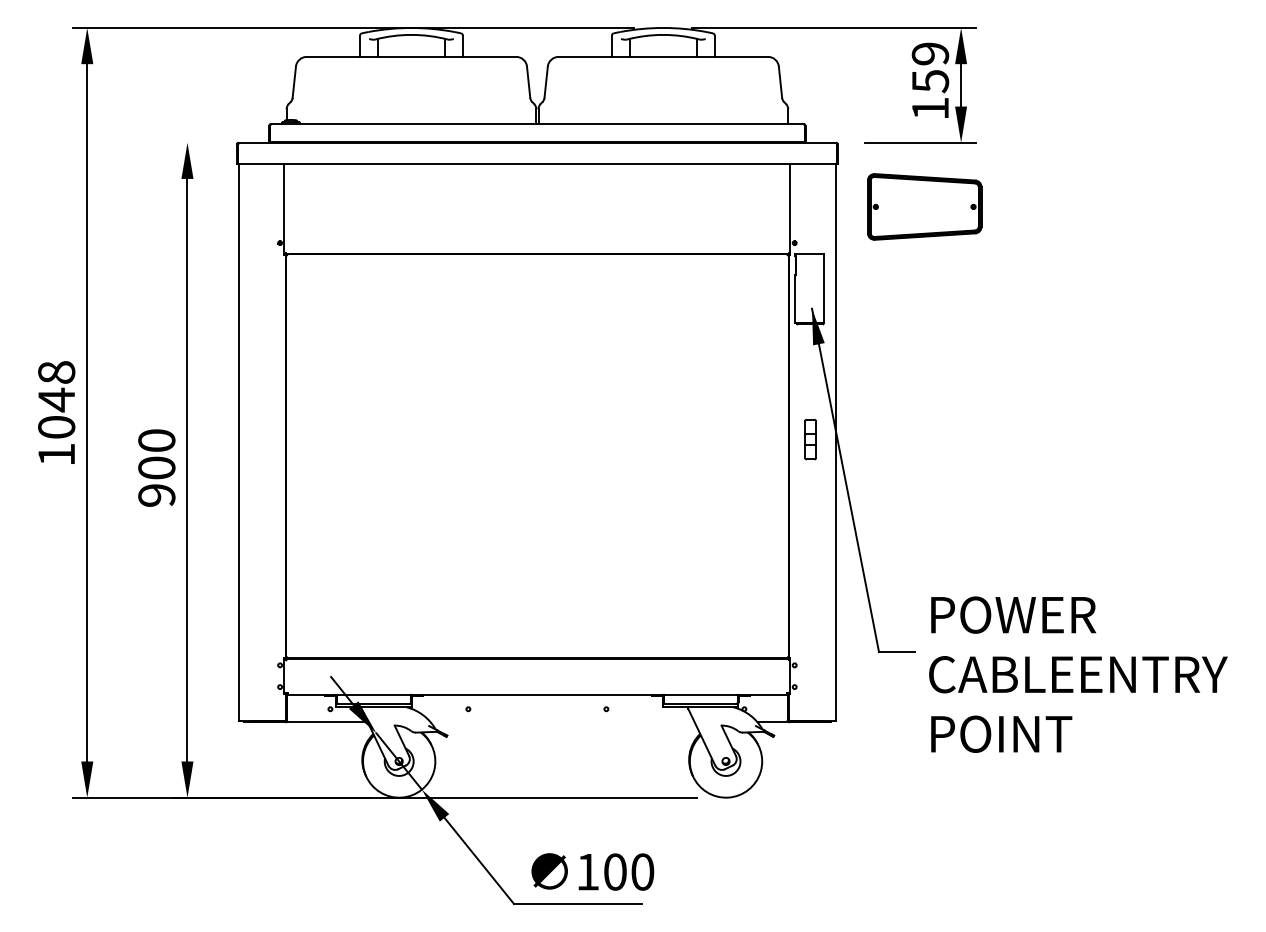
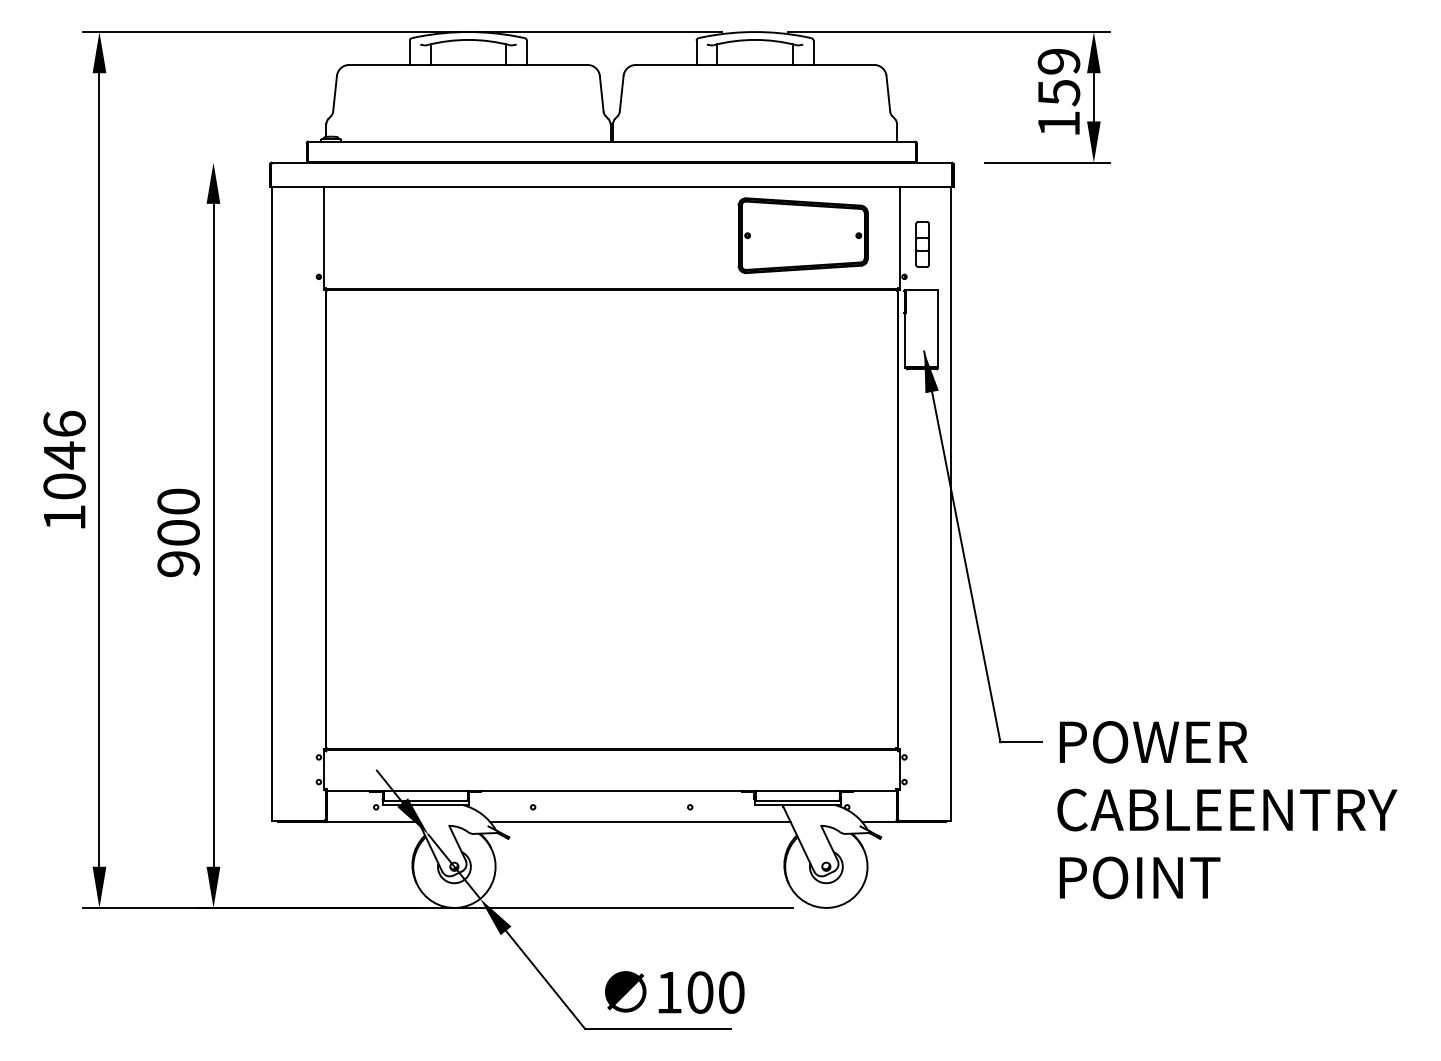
part: (924, 206) -> (803, 235), moved
text: (56, 372) -> (64, 424), 1048 -> 1046
part: (810, 439) -> (922, 244), moved
text: (1078, 674) -> (1227, 809), moved
line: (562, 722) -> (640, 822), added

